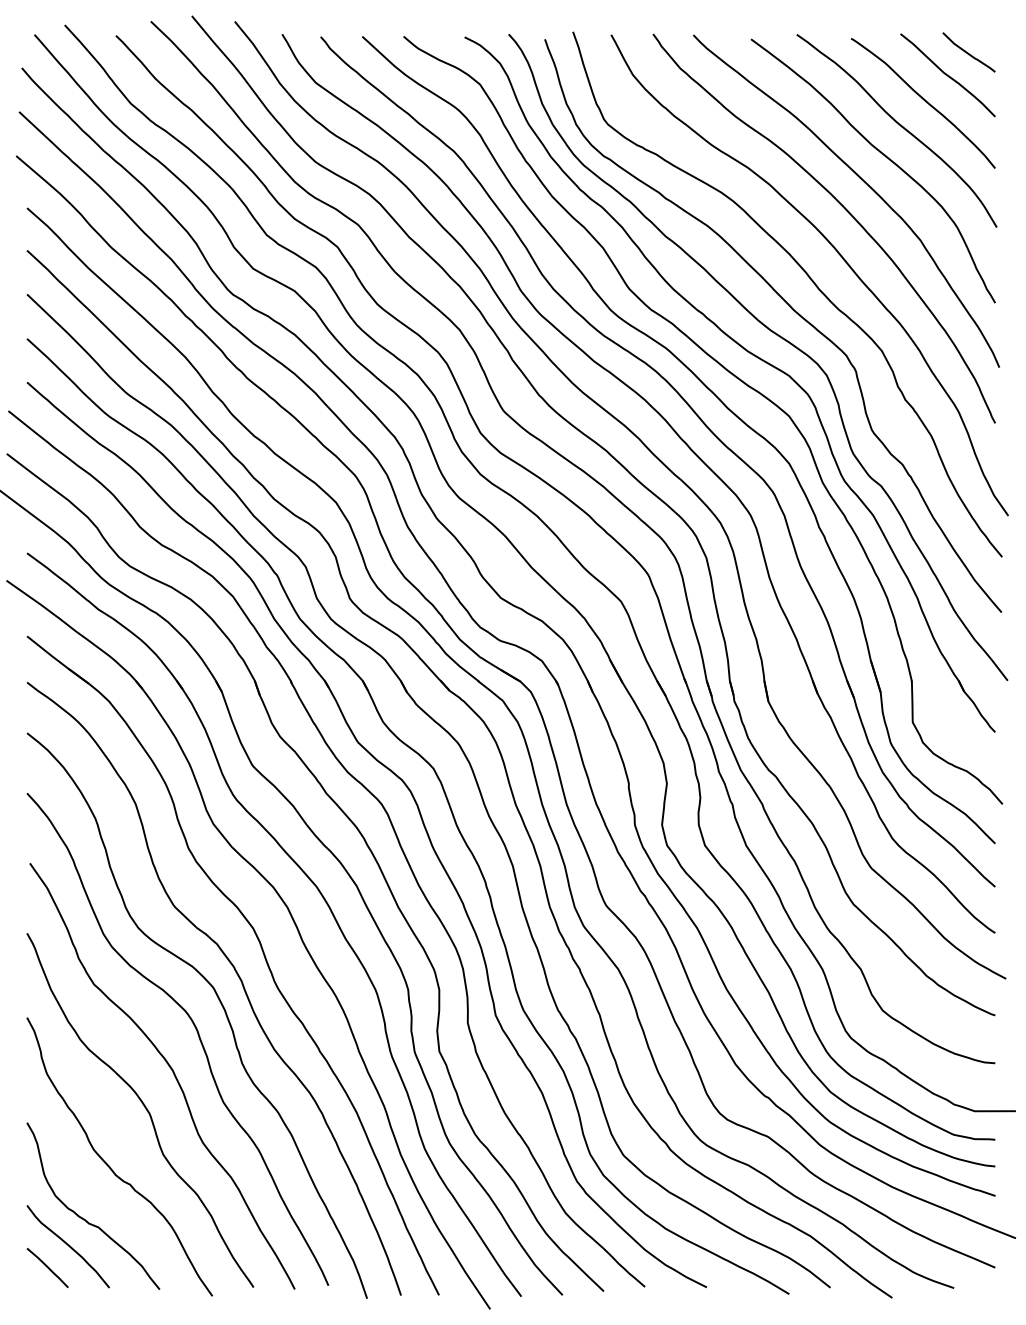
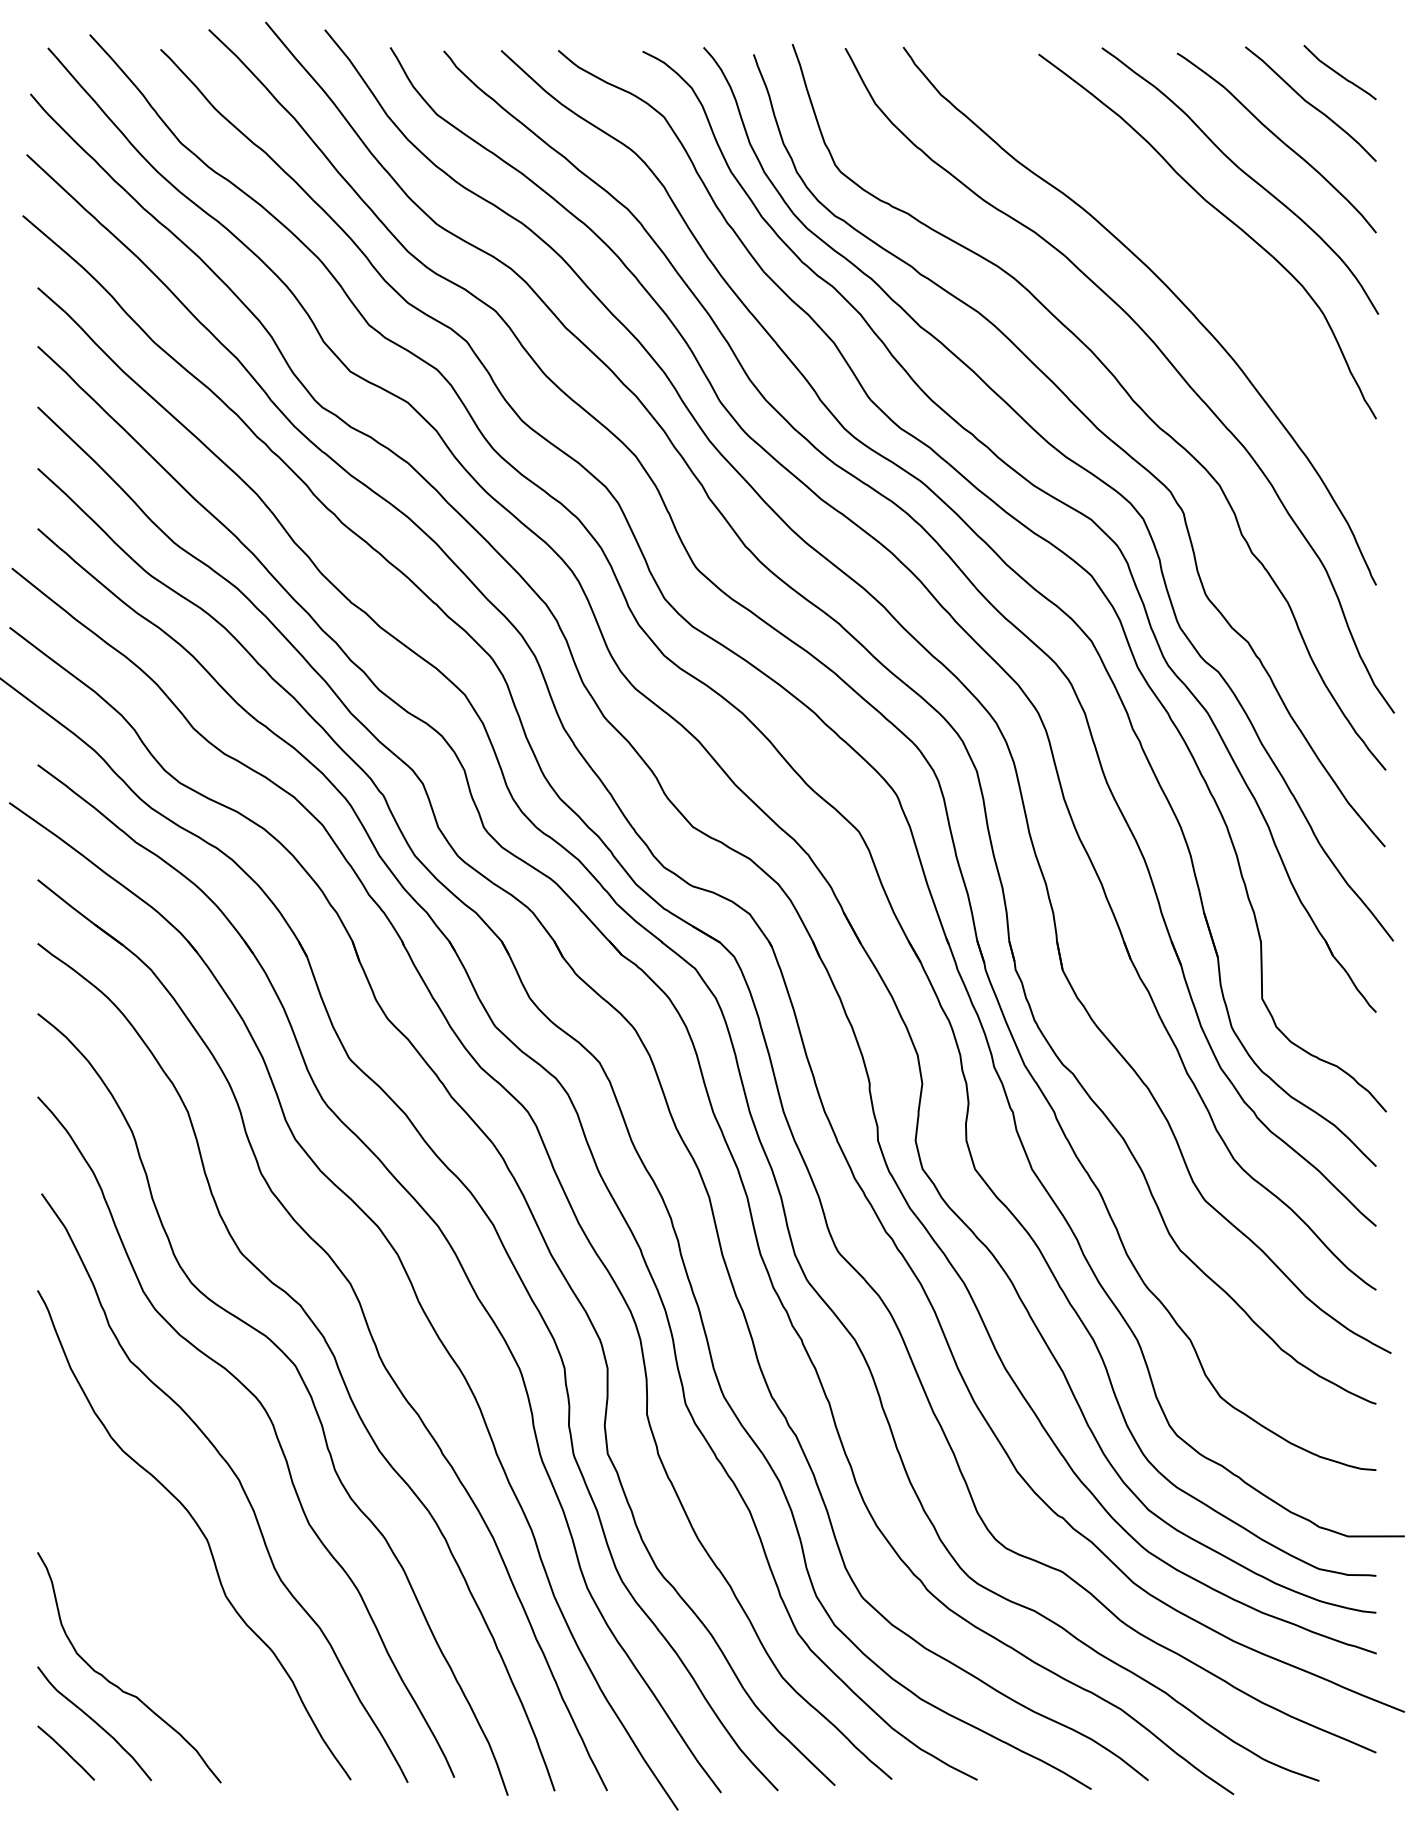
curve: (862, 181) -> (1192, 250), removed
curve: (109, 1165) -> (151, 1611), removed

